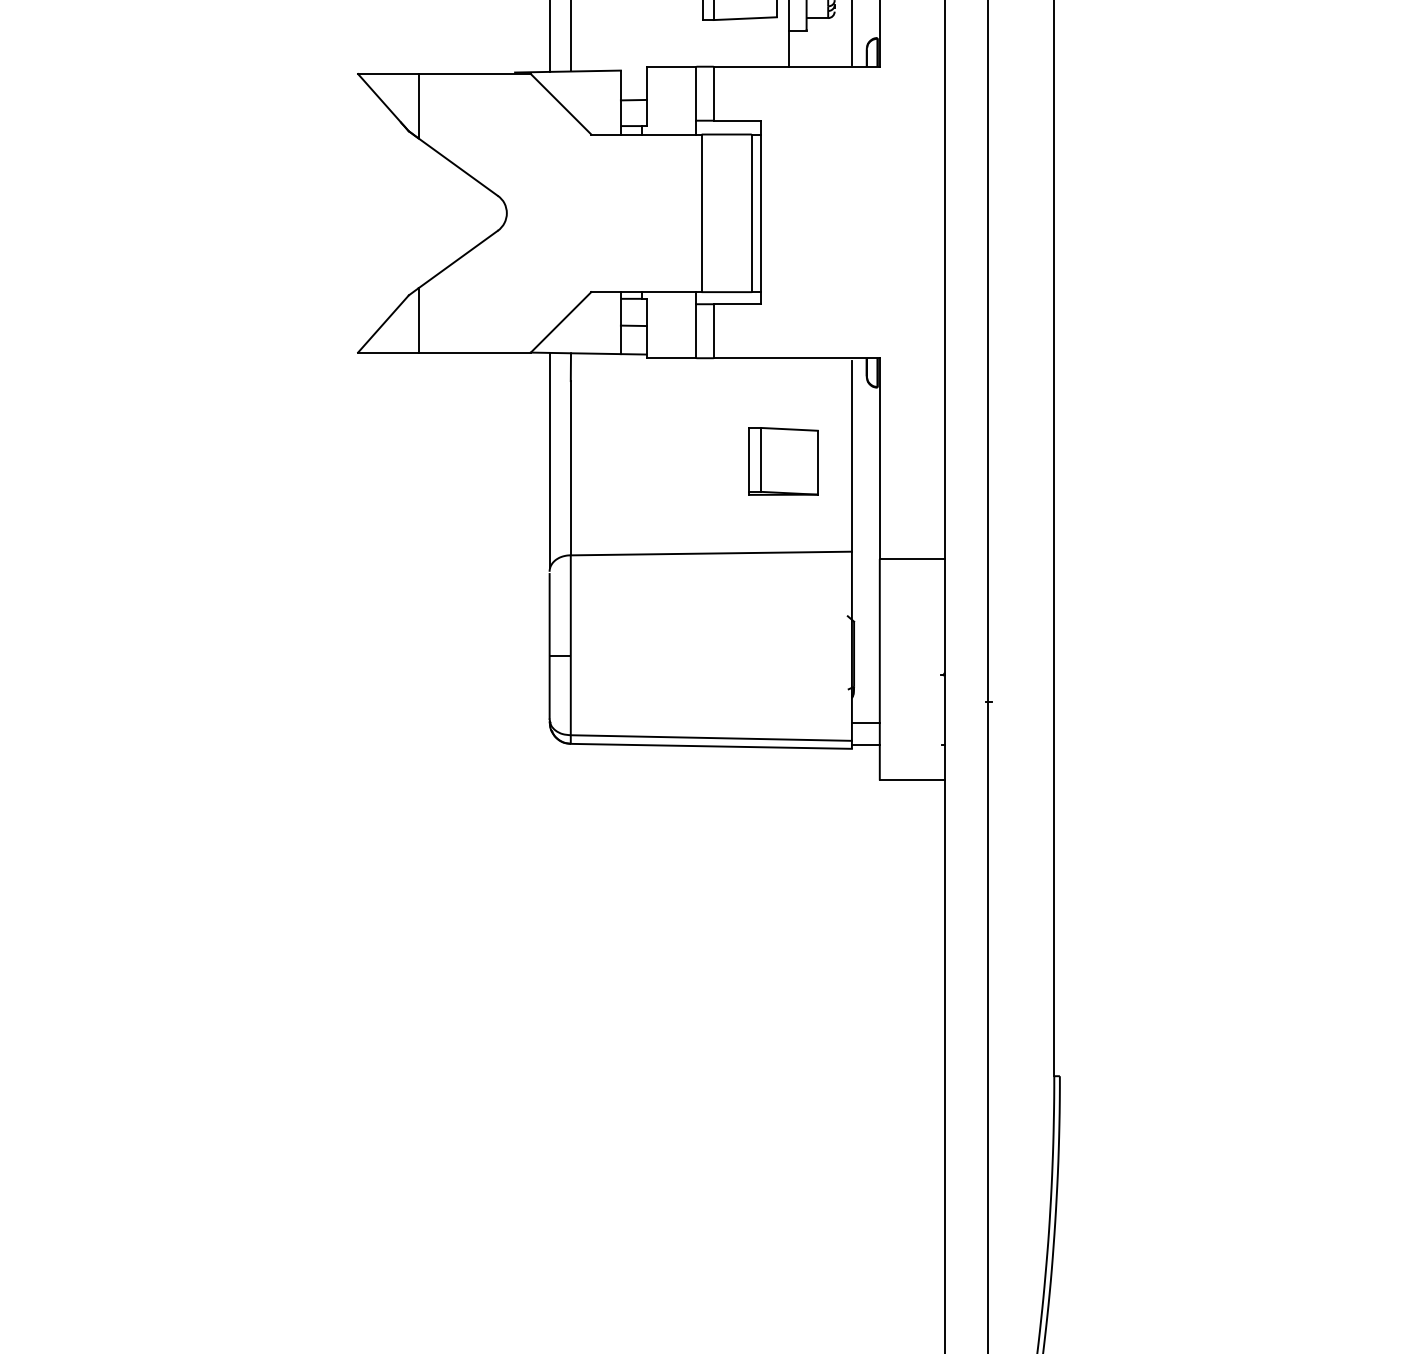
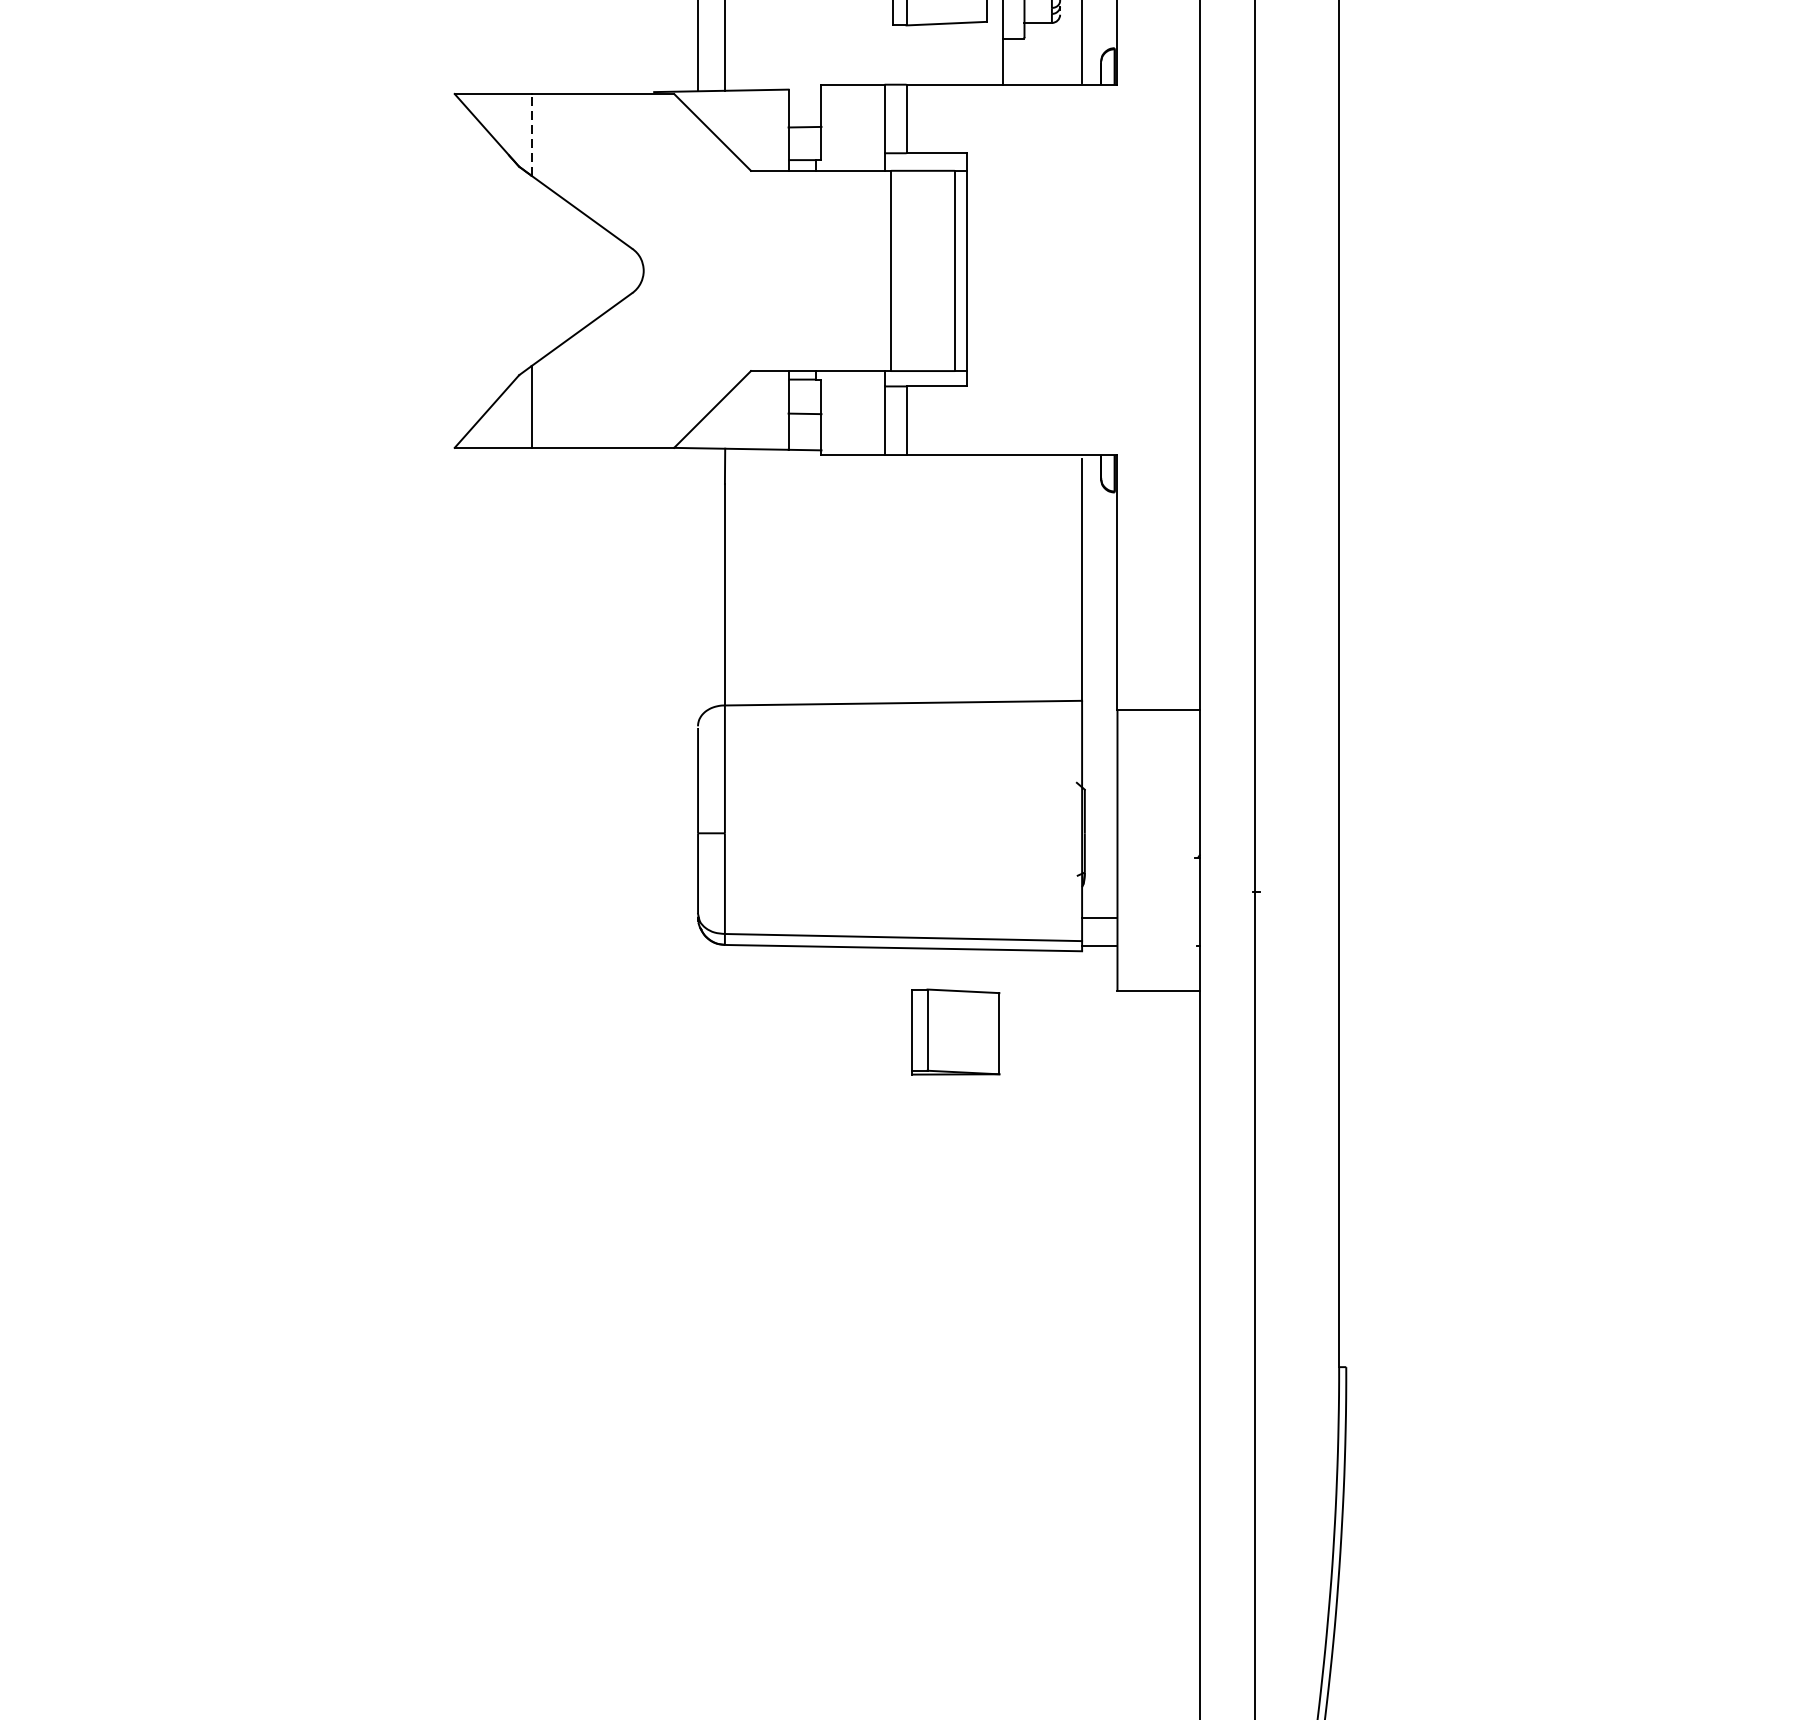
line: (418, 105) -> (531, 133), solid -> dashed
line: (549, 460) -> (697, 584), removed
part: (783, 461) -> (955, 1032), moved

